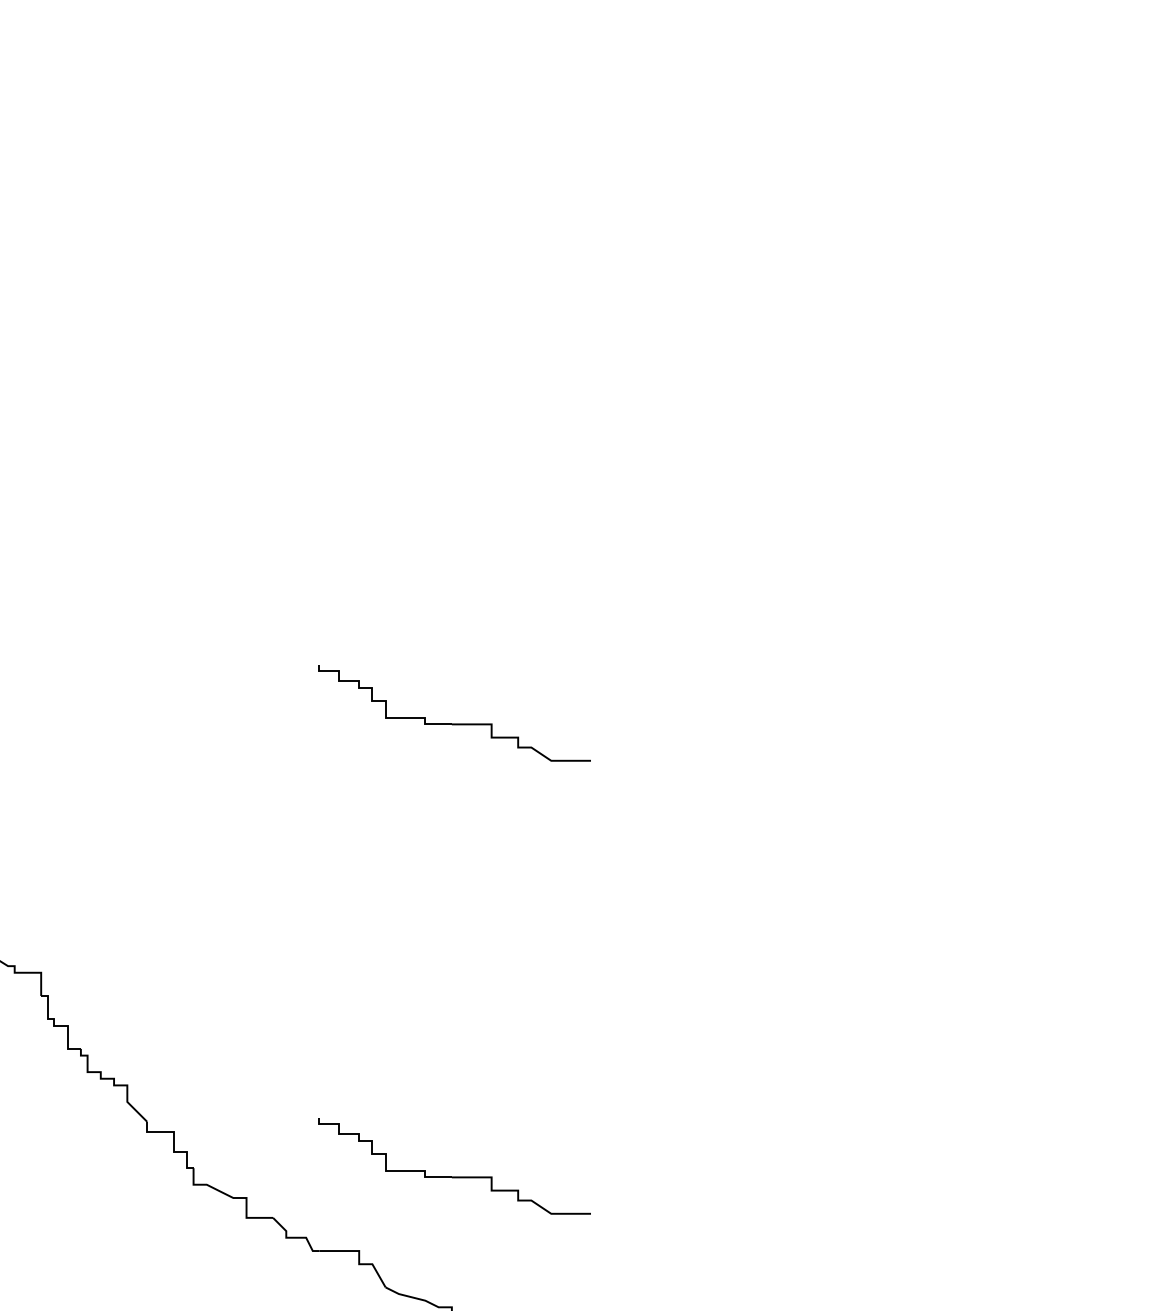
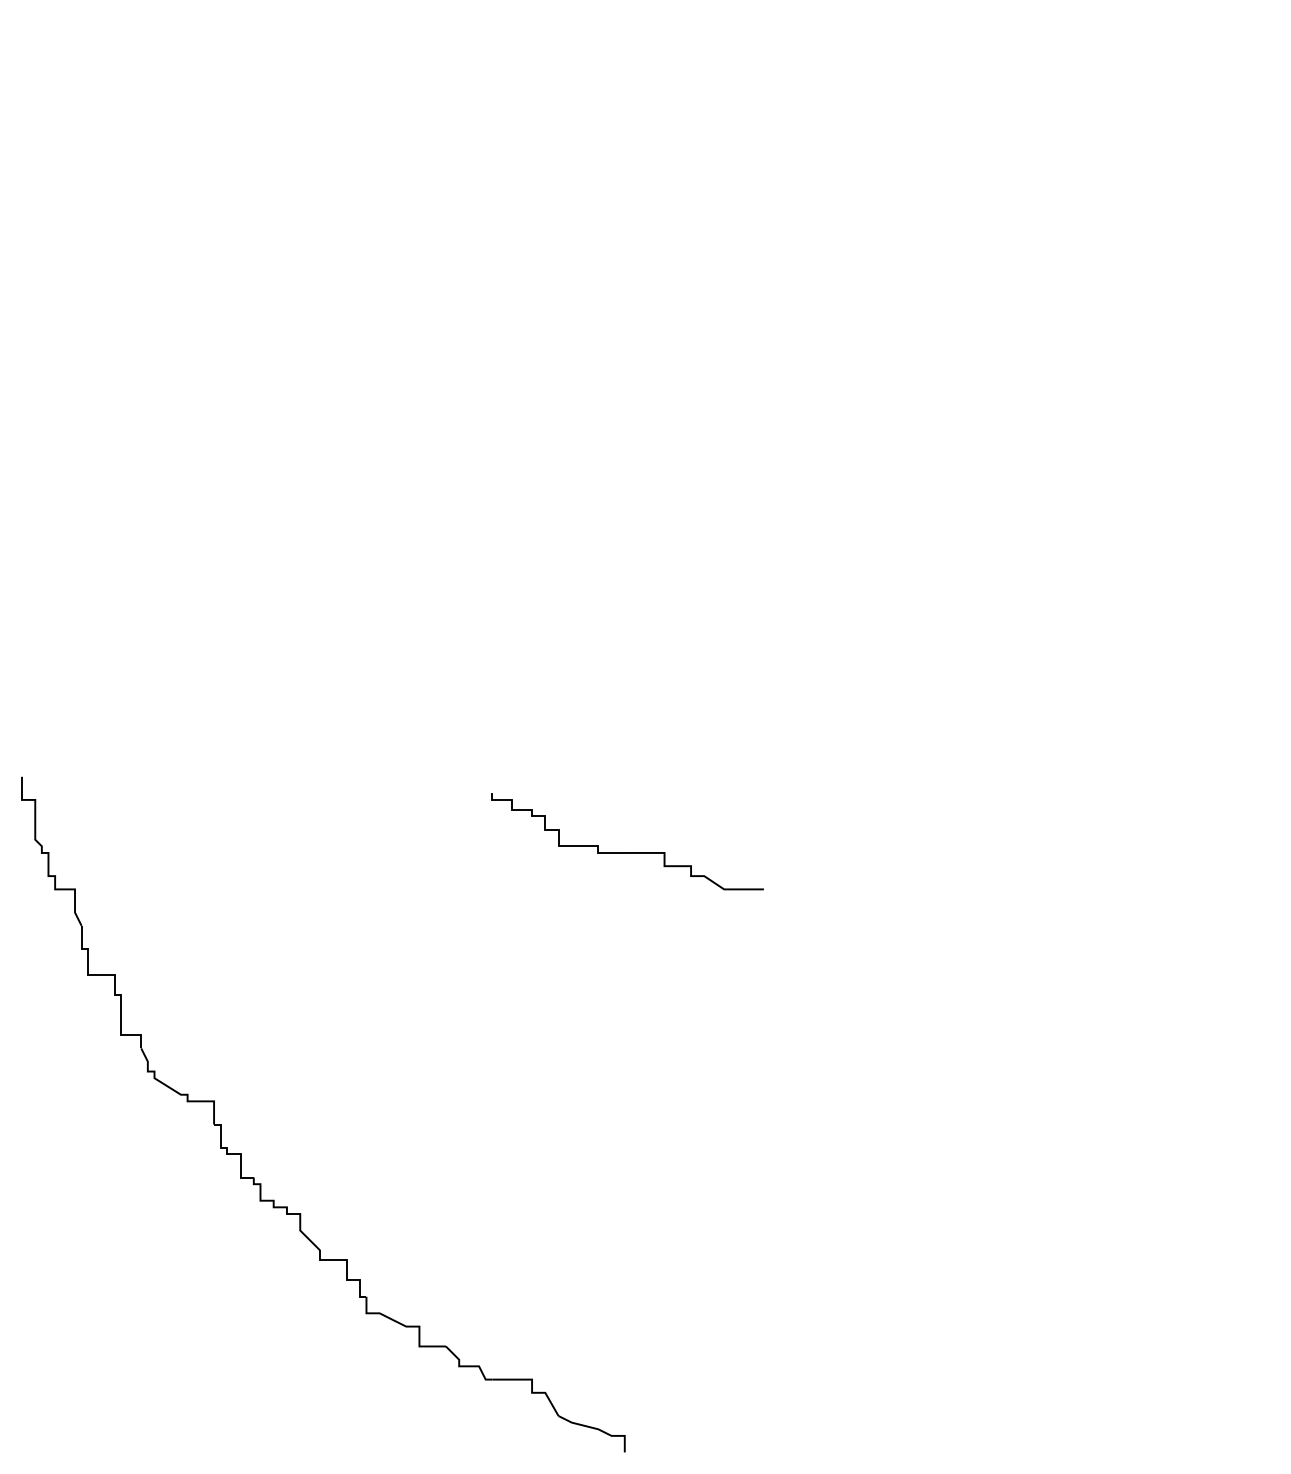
part: (454, 1176) -> (627, 1305), removed

